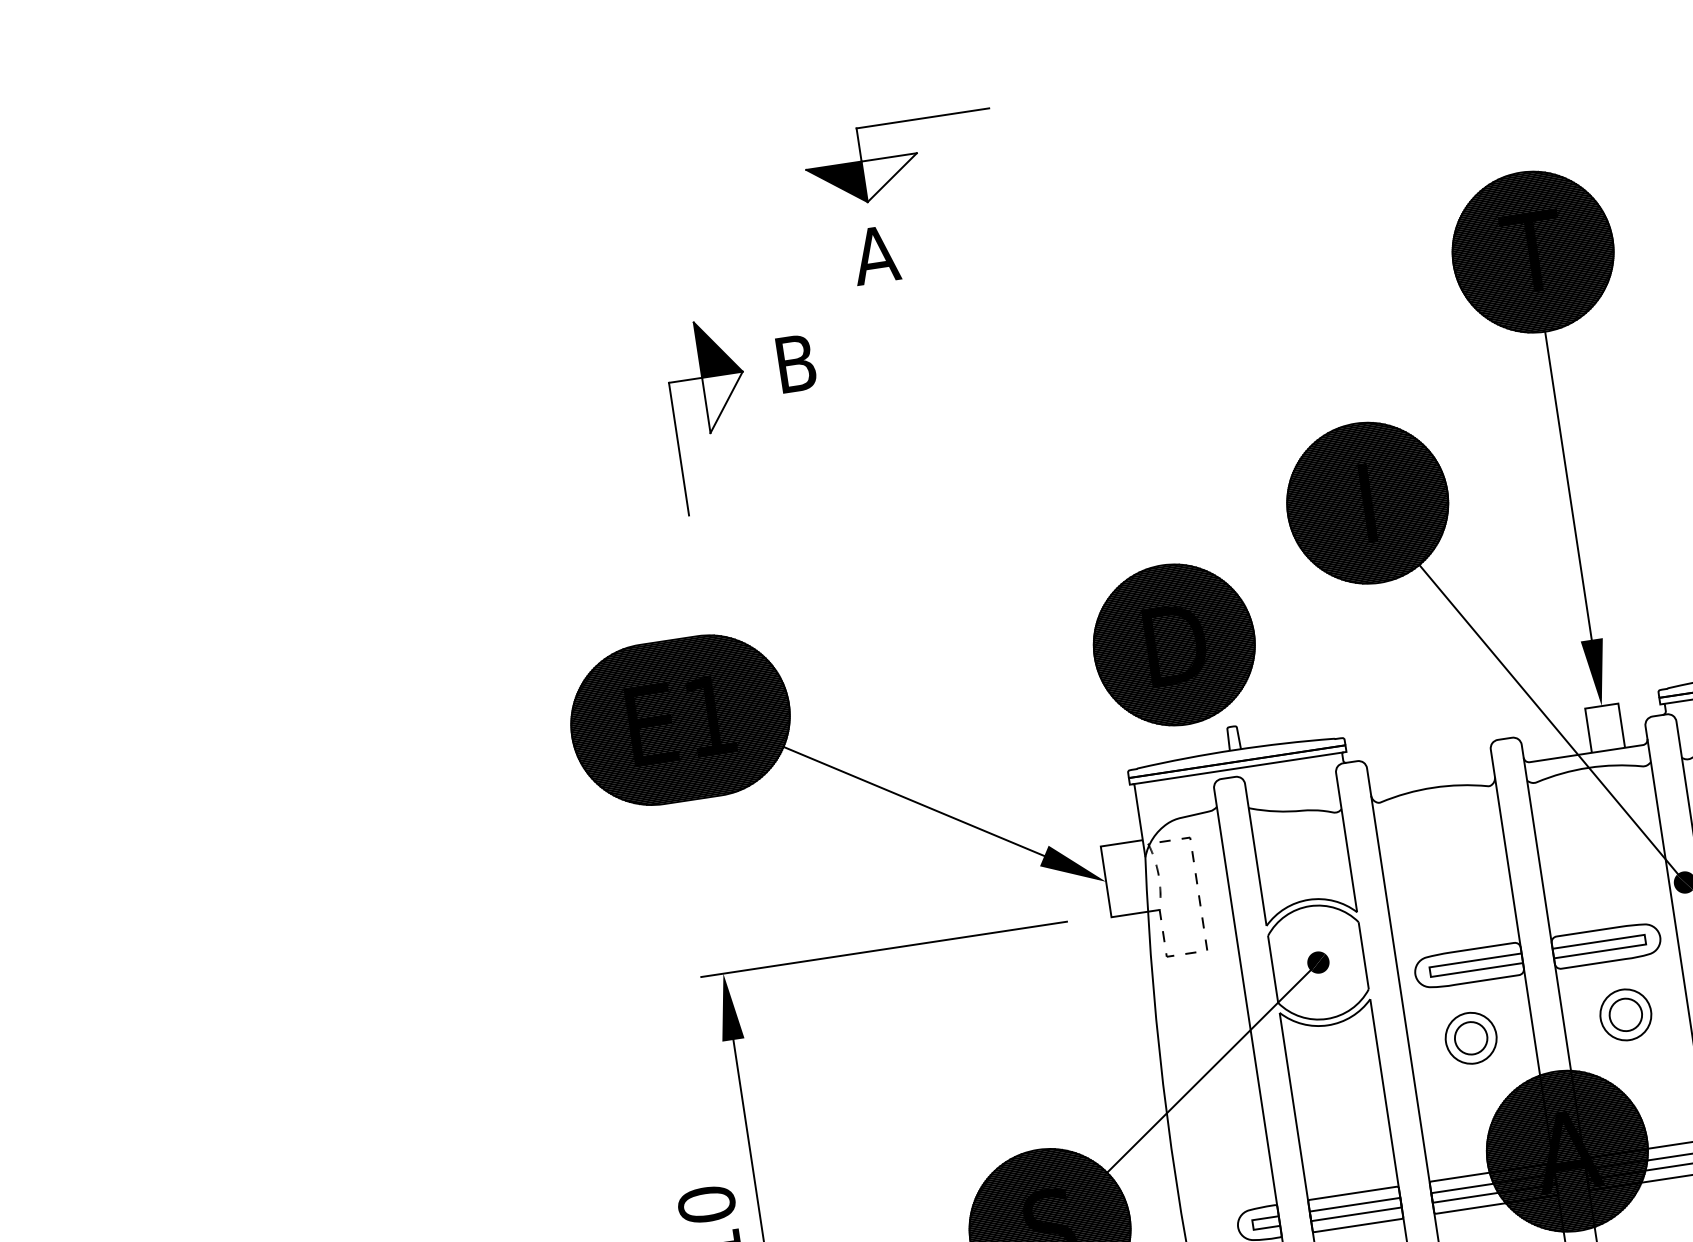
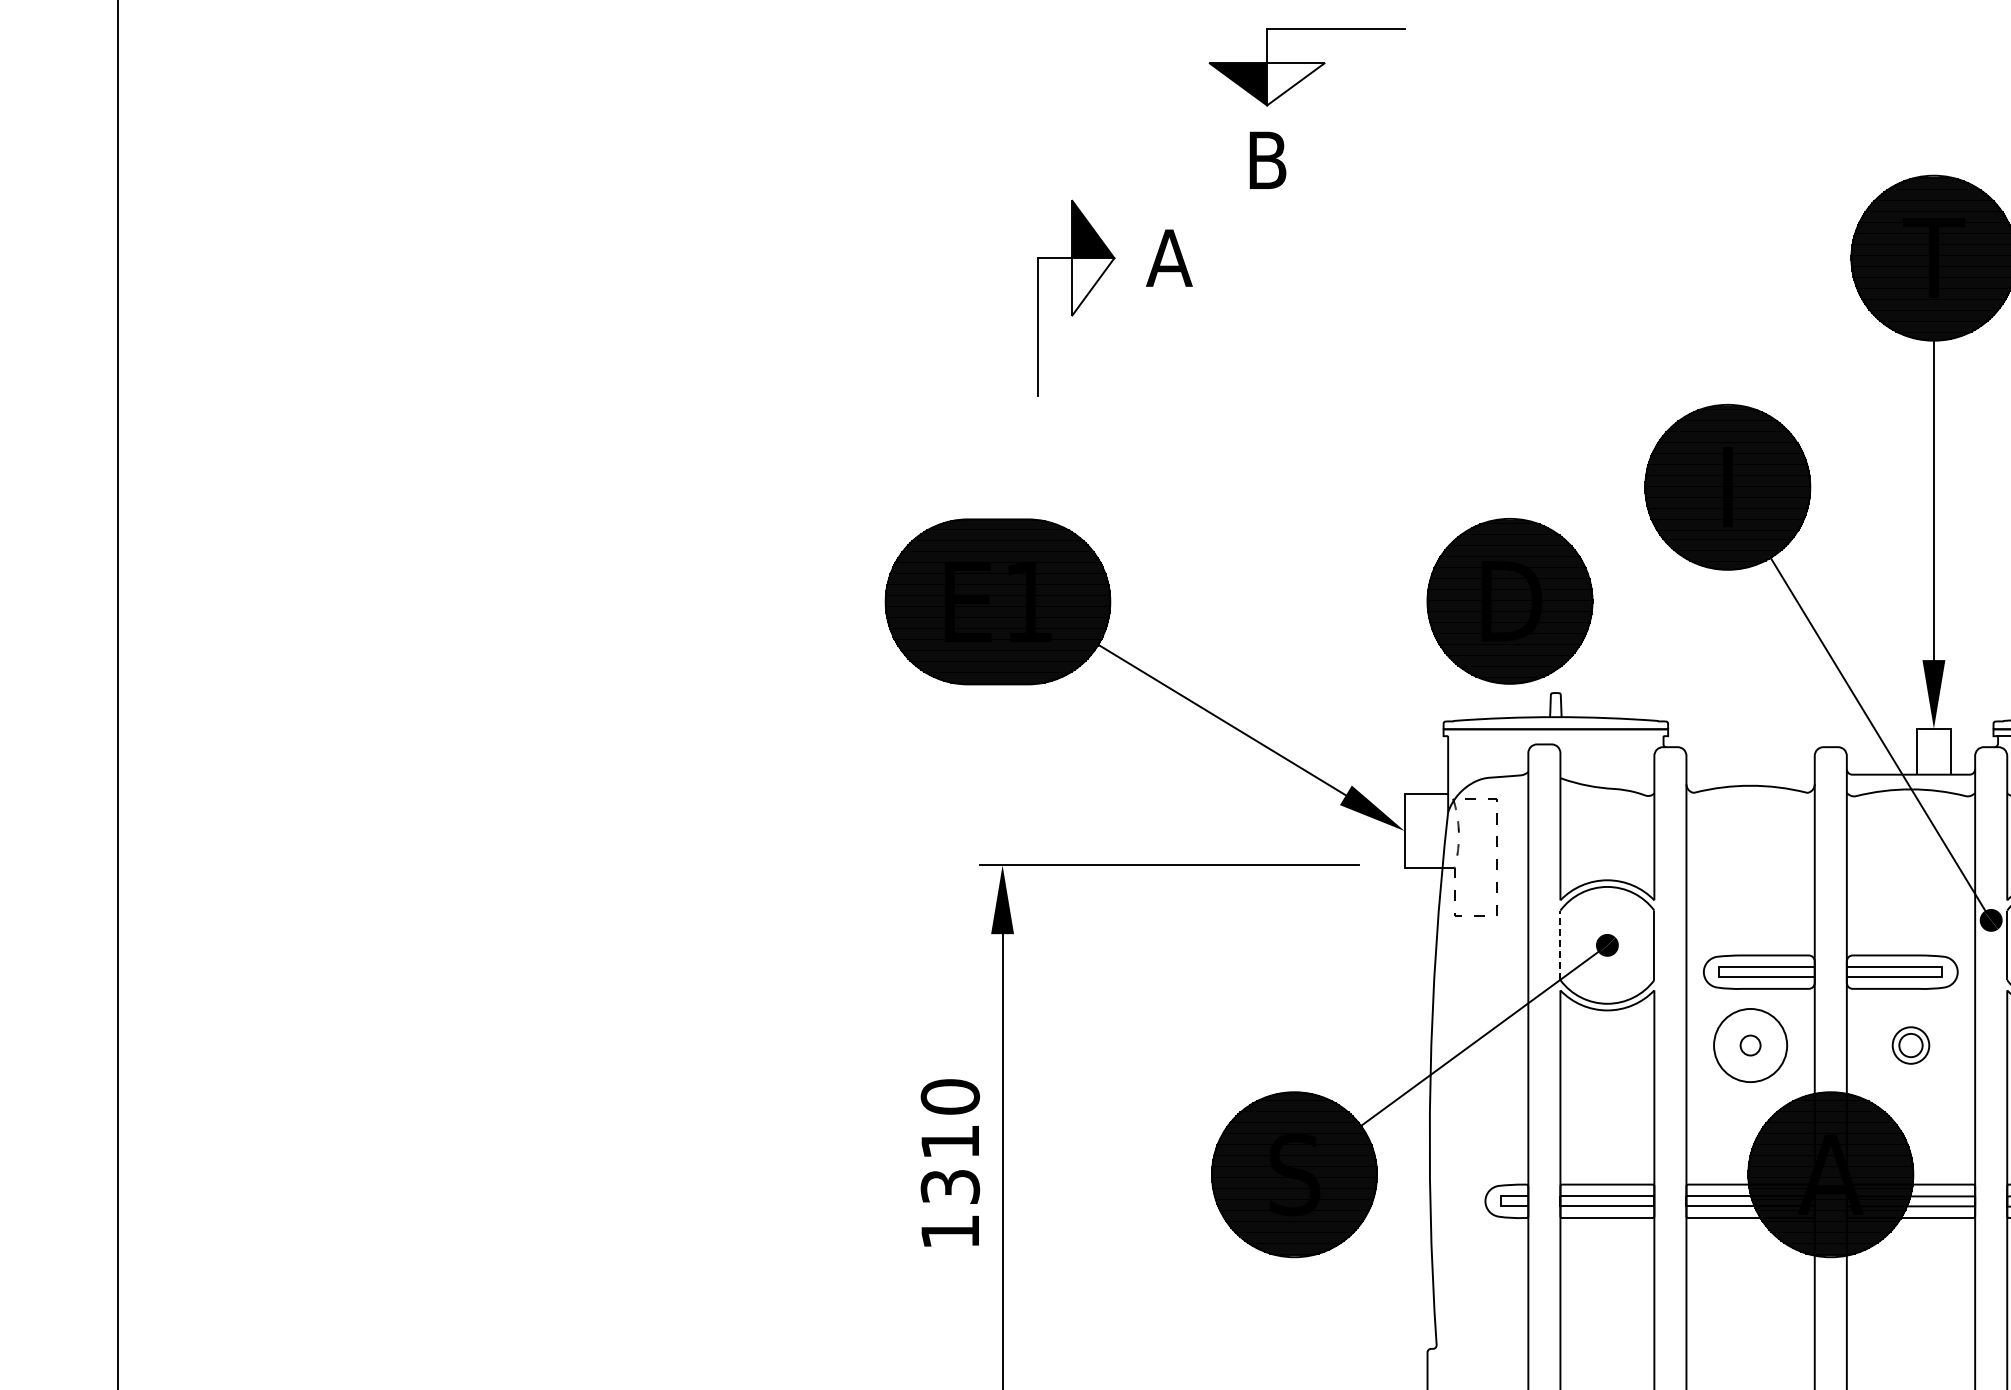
text: (875, 255) -> (1266, 160), A -> B
text: (795, 362) -> (1169, 257), B -> A
line: (1237, 768) -> (1555, 736), removed
line: (1273, 969) -> (1560, 945), solid -> dashed
part: (1625, 1014) -> (1910, 1045), size x0.7
circle: (1471, 1038) -> (1750, 1045), size x0.6
circle: (1471, 1038) -> (1750, 1045), size x1.4

